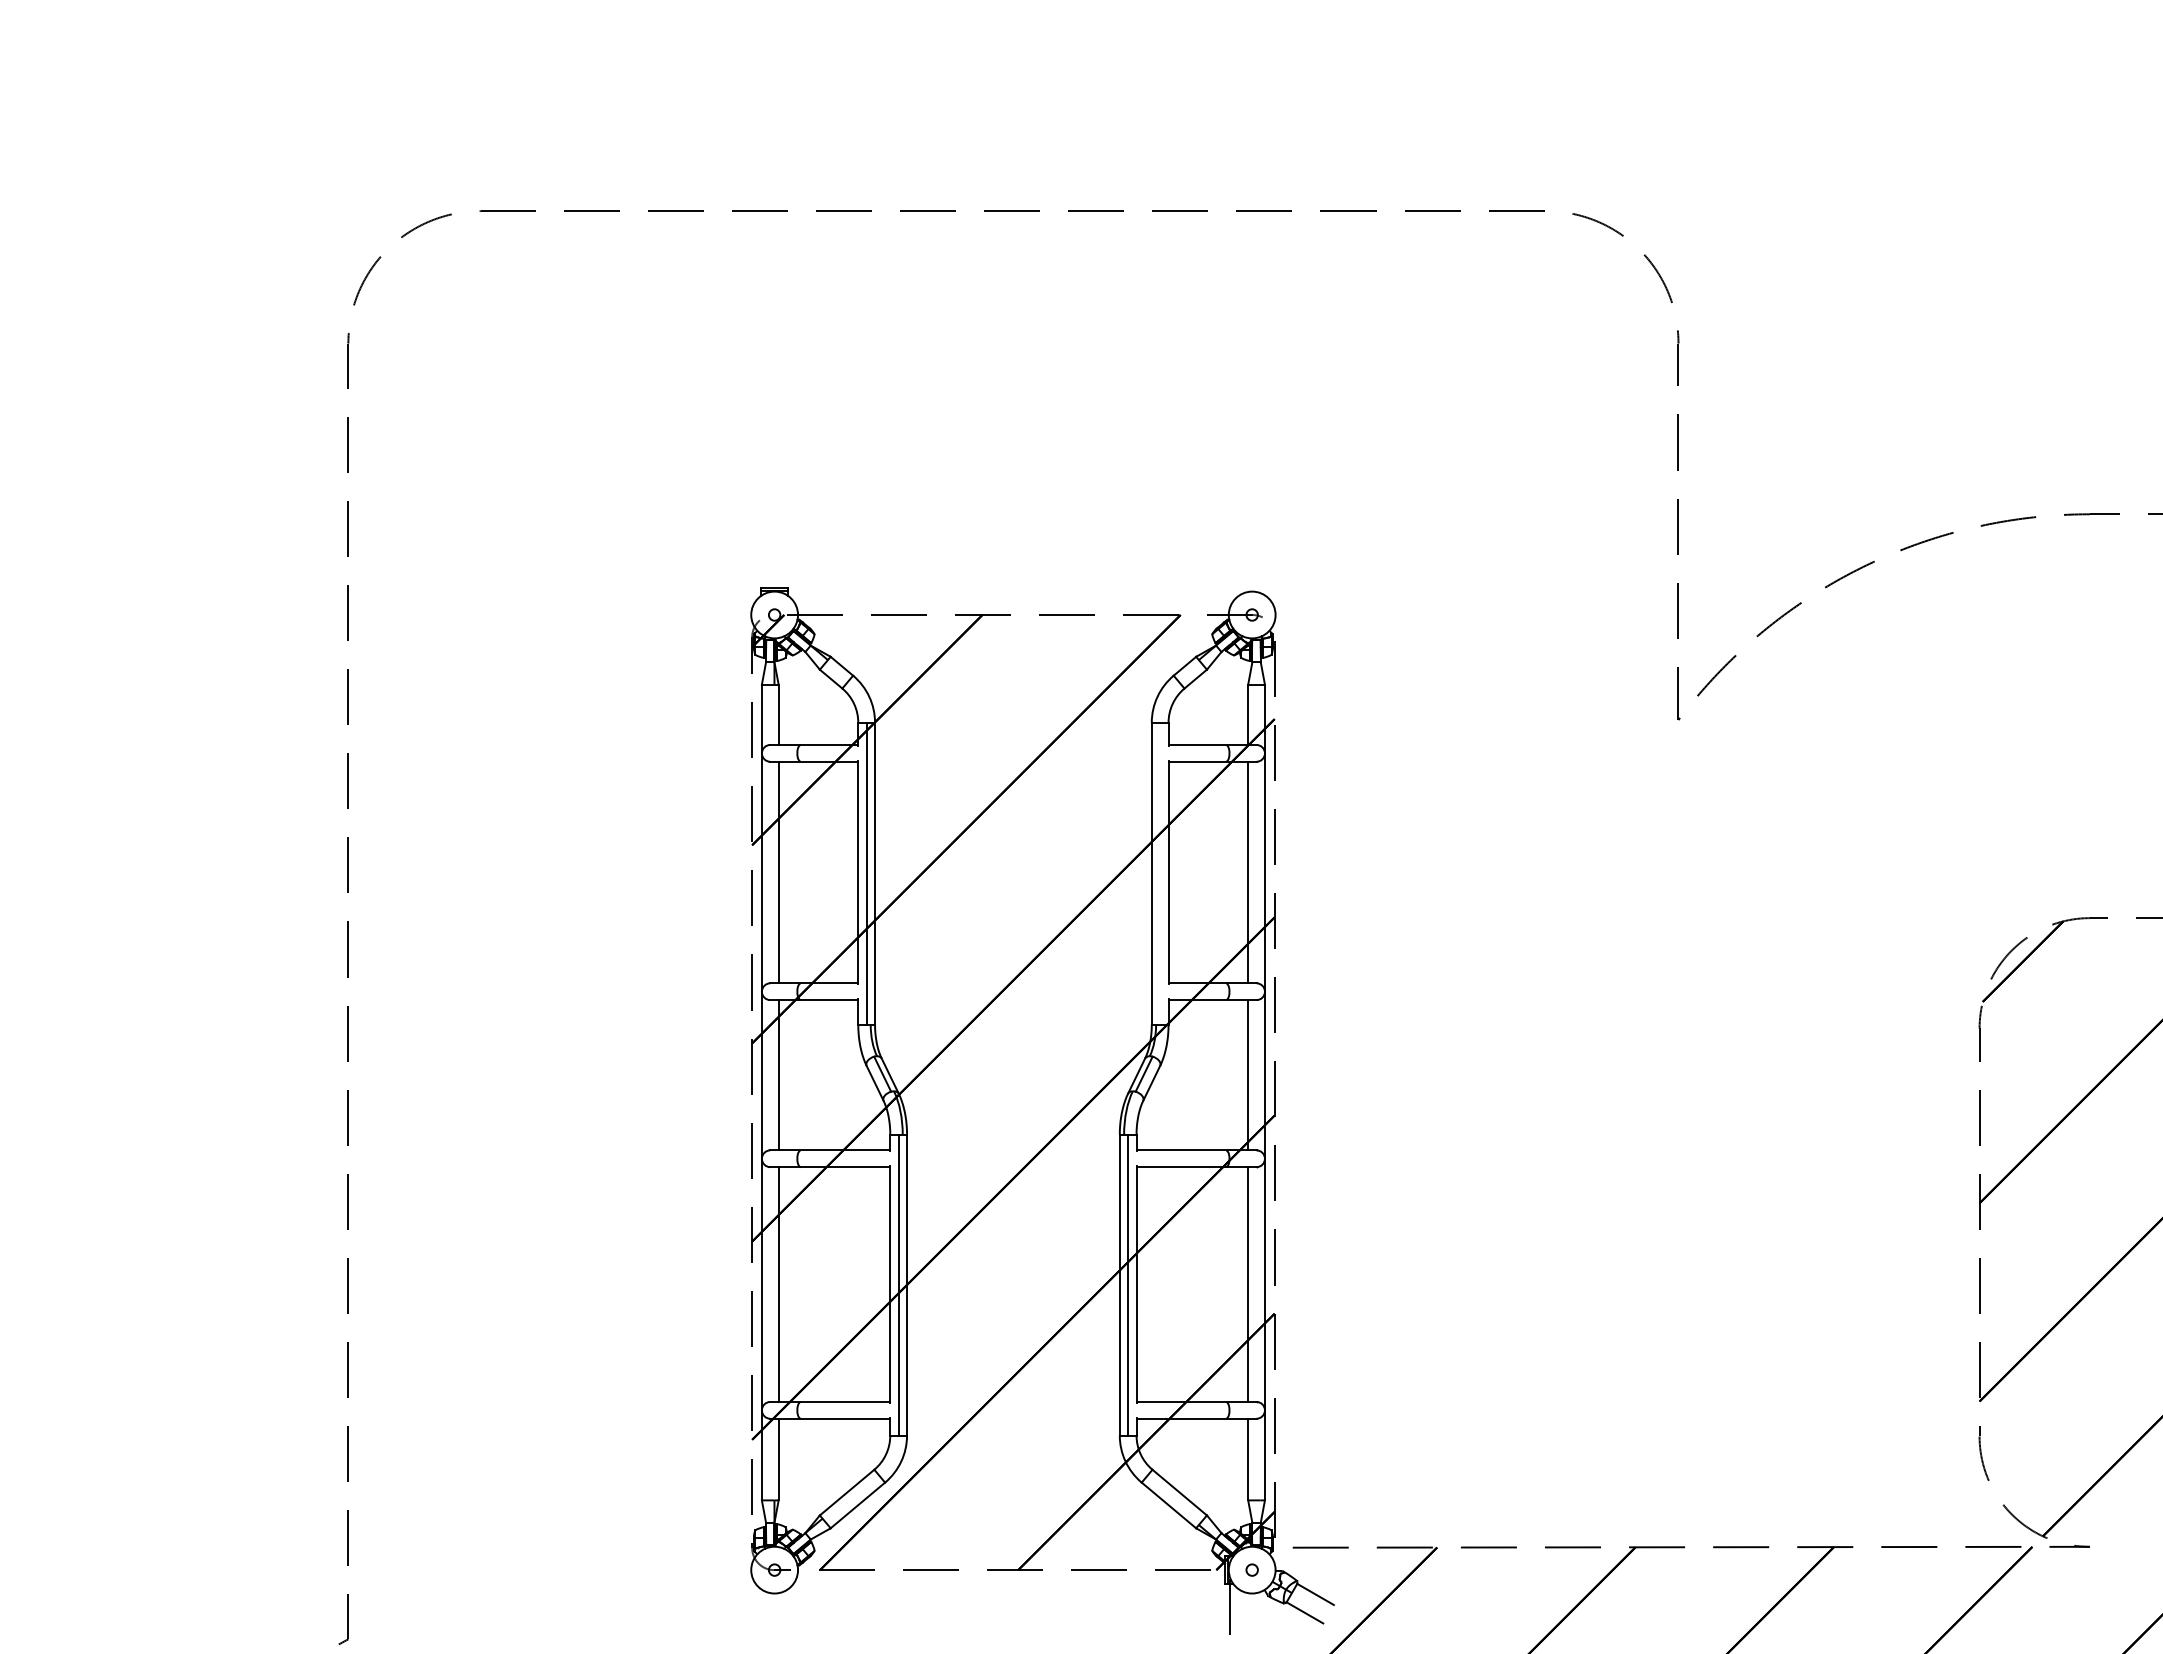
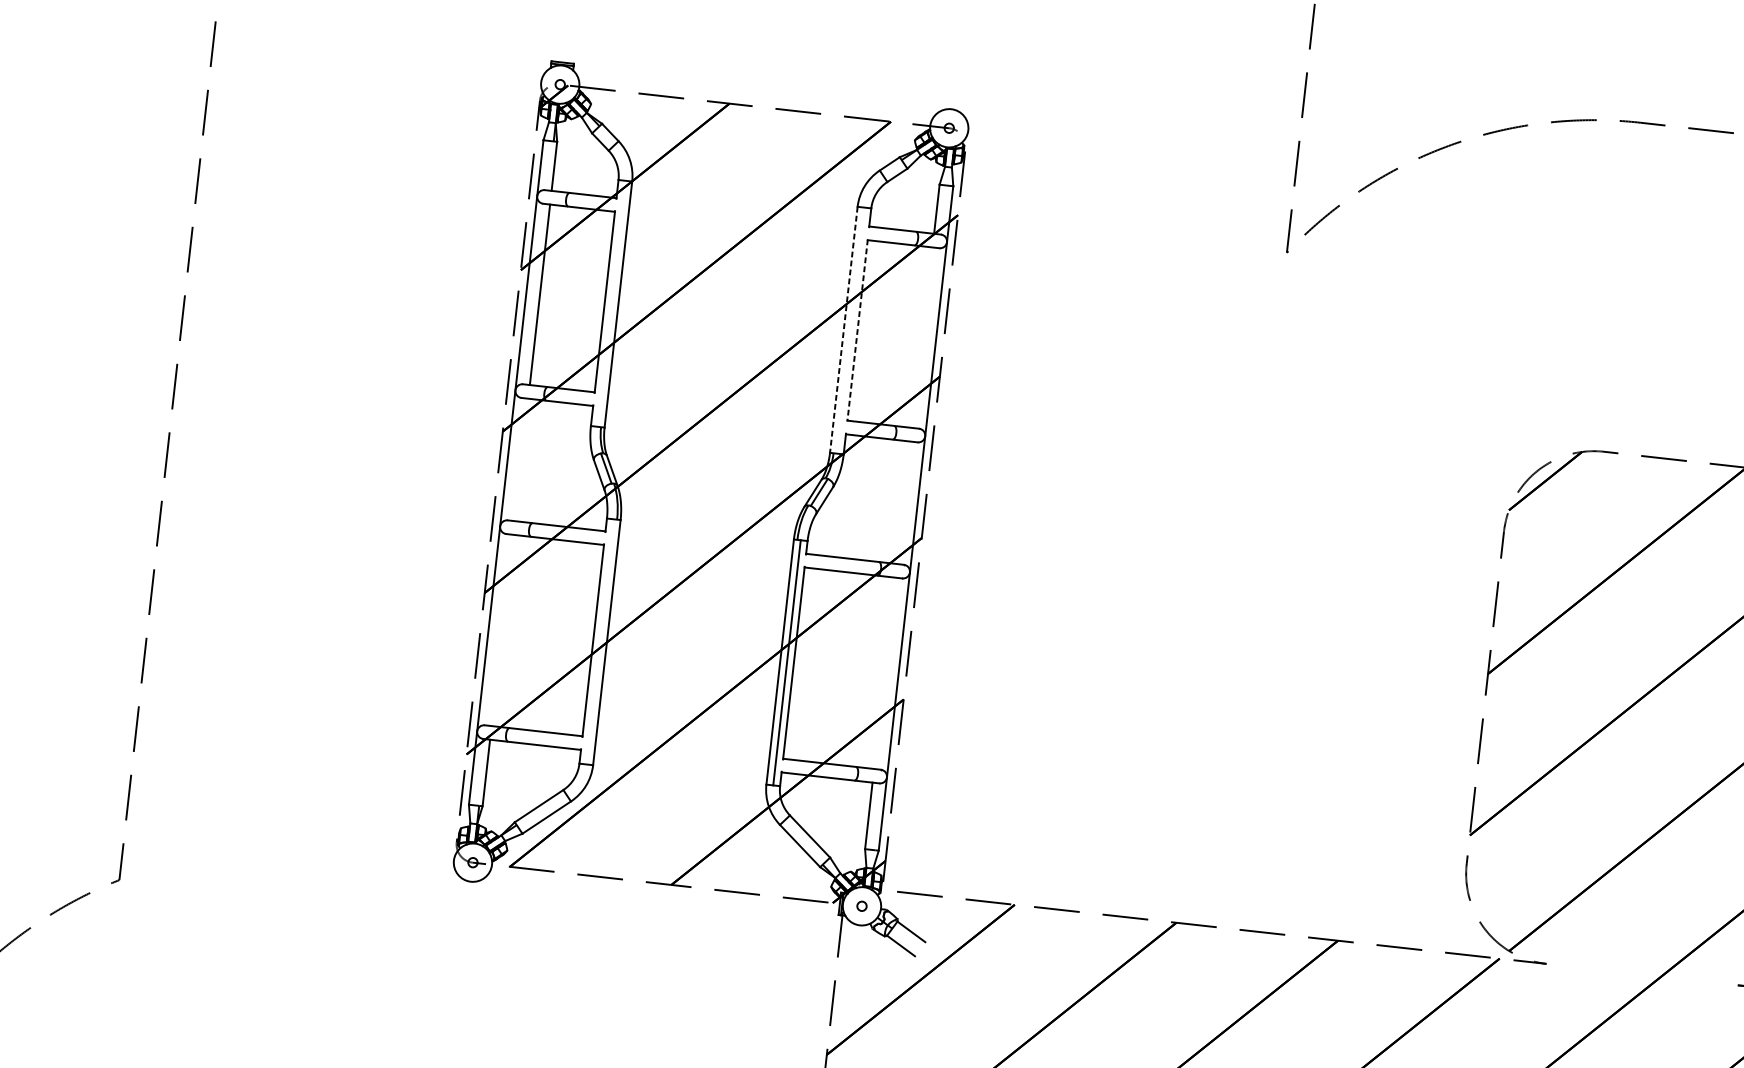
line: (1168, 872) -> (857, 330), solid -> dashed
line: (1248, 872) -> (922, 337), removed
line: (866, 873) -> (611, 303), removed
line: (1151, 874) -> (843, 330), solid -> dashed
line: (778, 1075) -> (521, 460), removed
line: (1248, 1075) -> (904, 503), removed
line: (778, 1284) -> (502, 630), removed
line: (898, 1284) -> (599, 641), removed
line: (1248, 1284) -> (885, 673), removed

